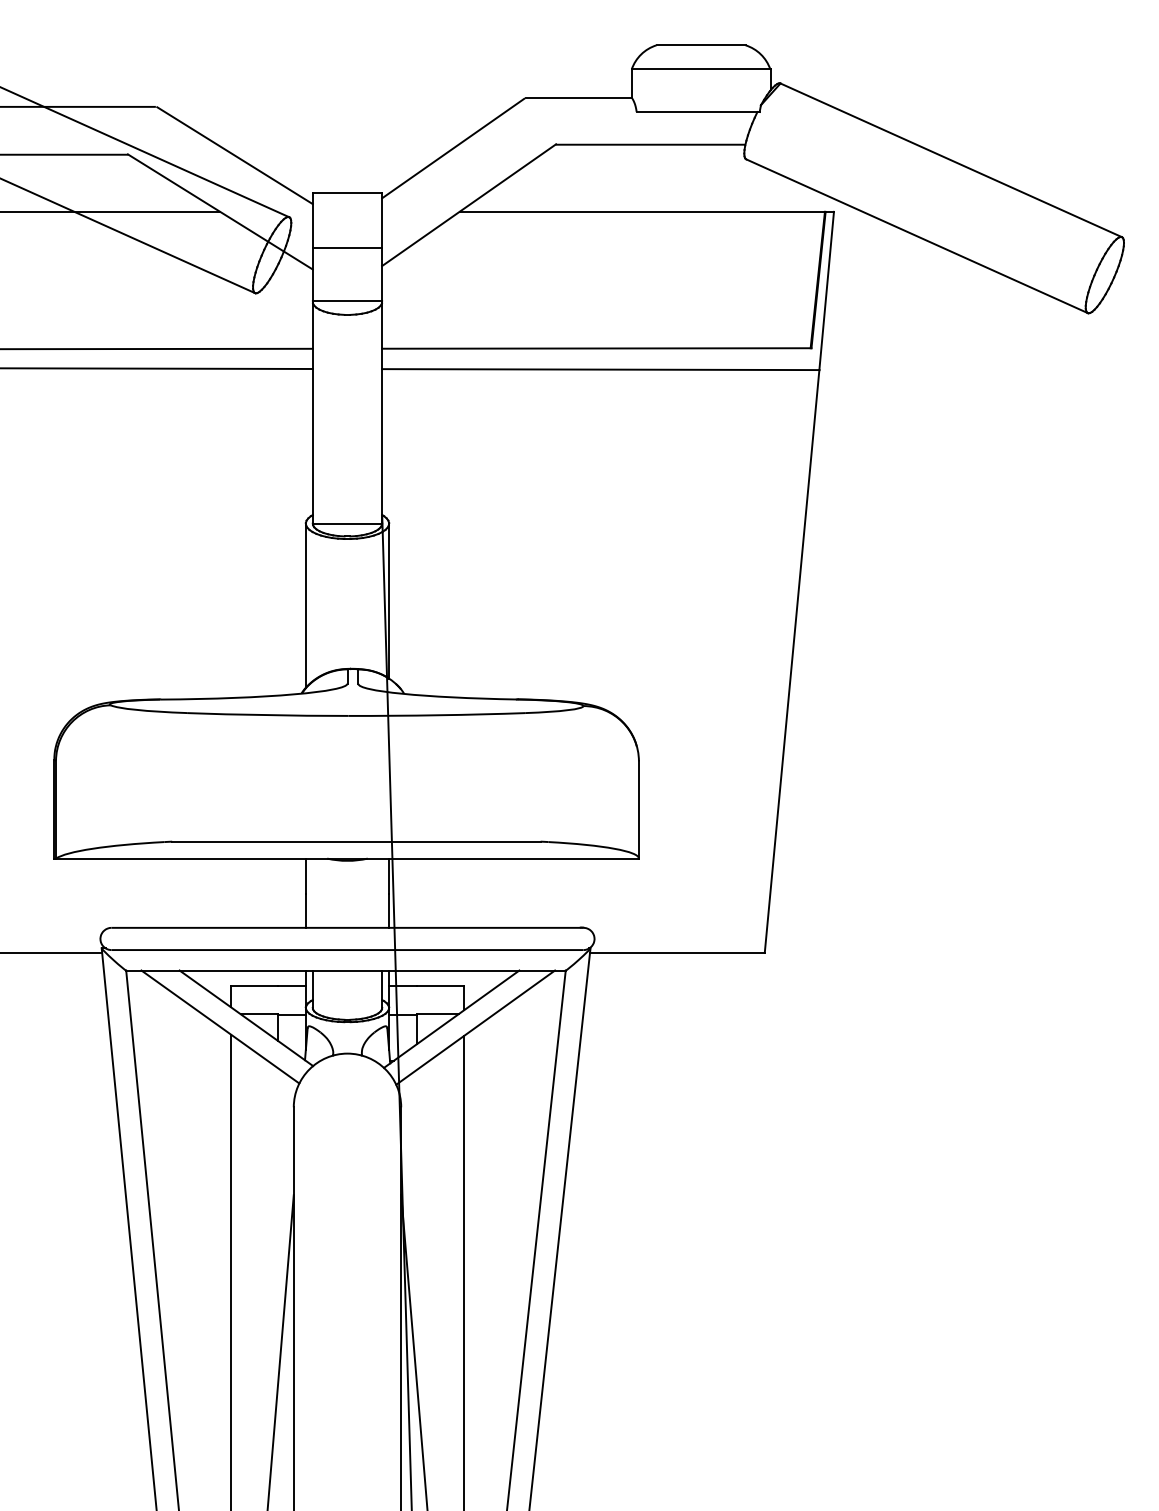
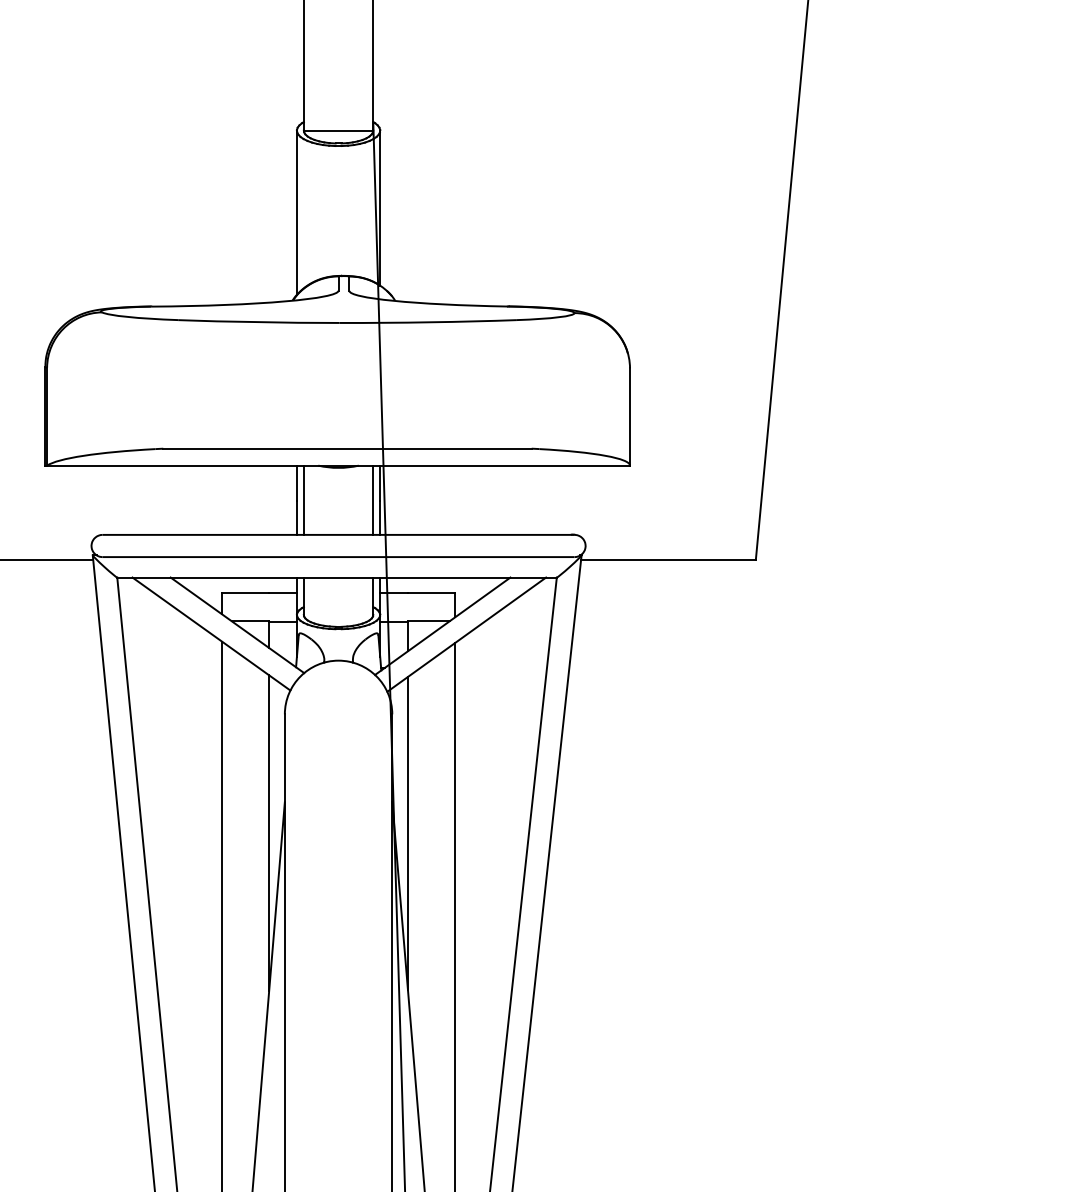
line: (312, 892) -> (303, 499), added
line: (382, 892) -> (373, 499), added
line: (278, 1225) -> (269, 832), added
line: (416, 1225) -> (407, 832), added

